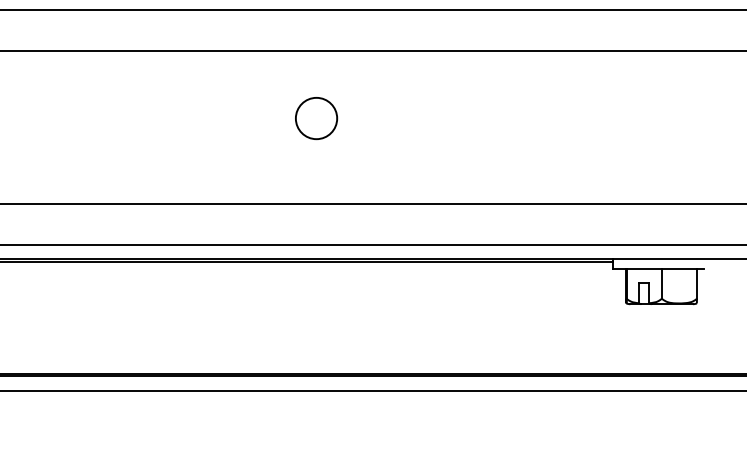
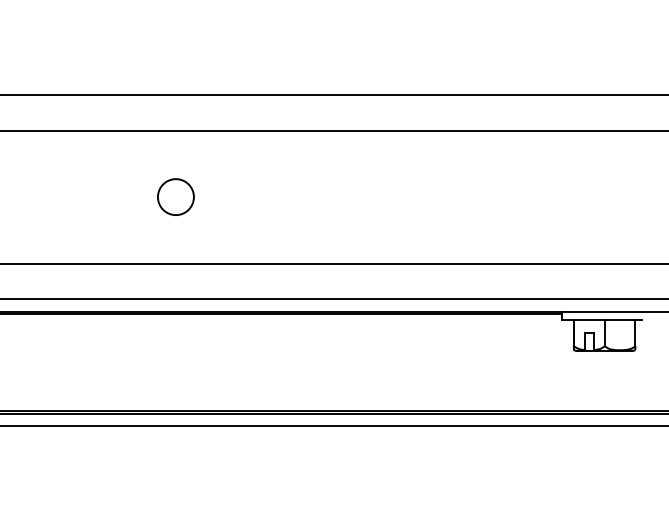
circle: (316, 117) -> (175, 196), moved

